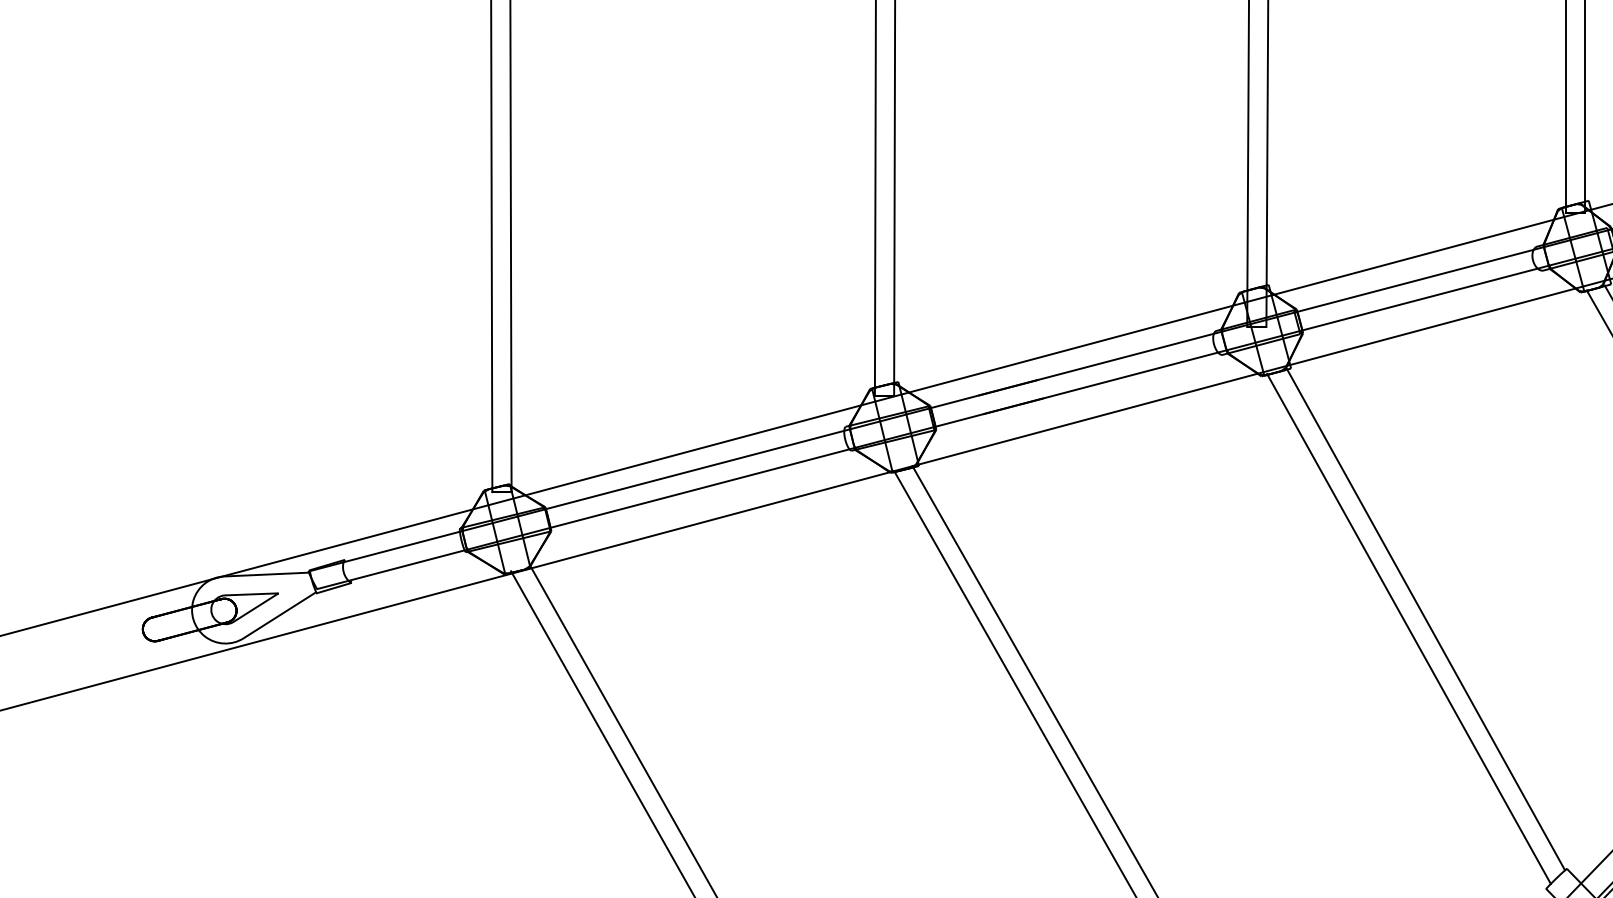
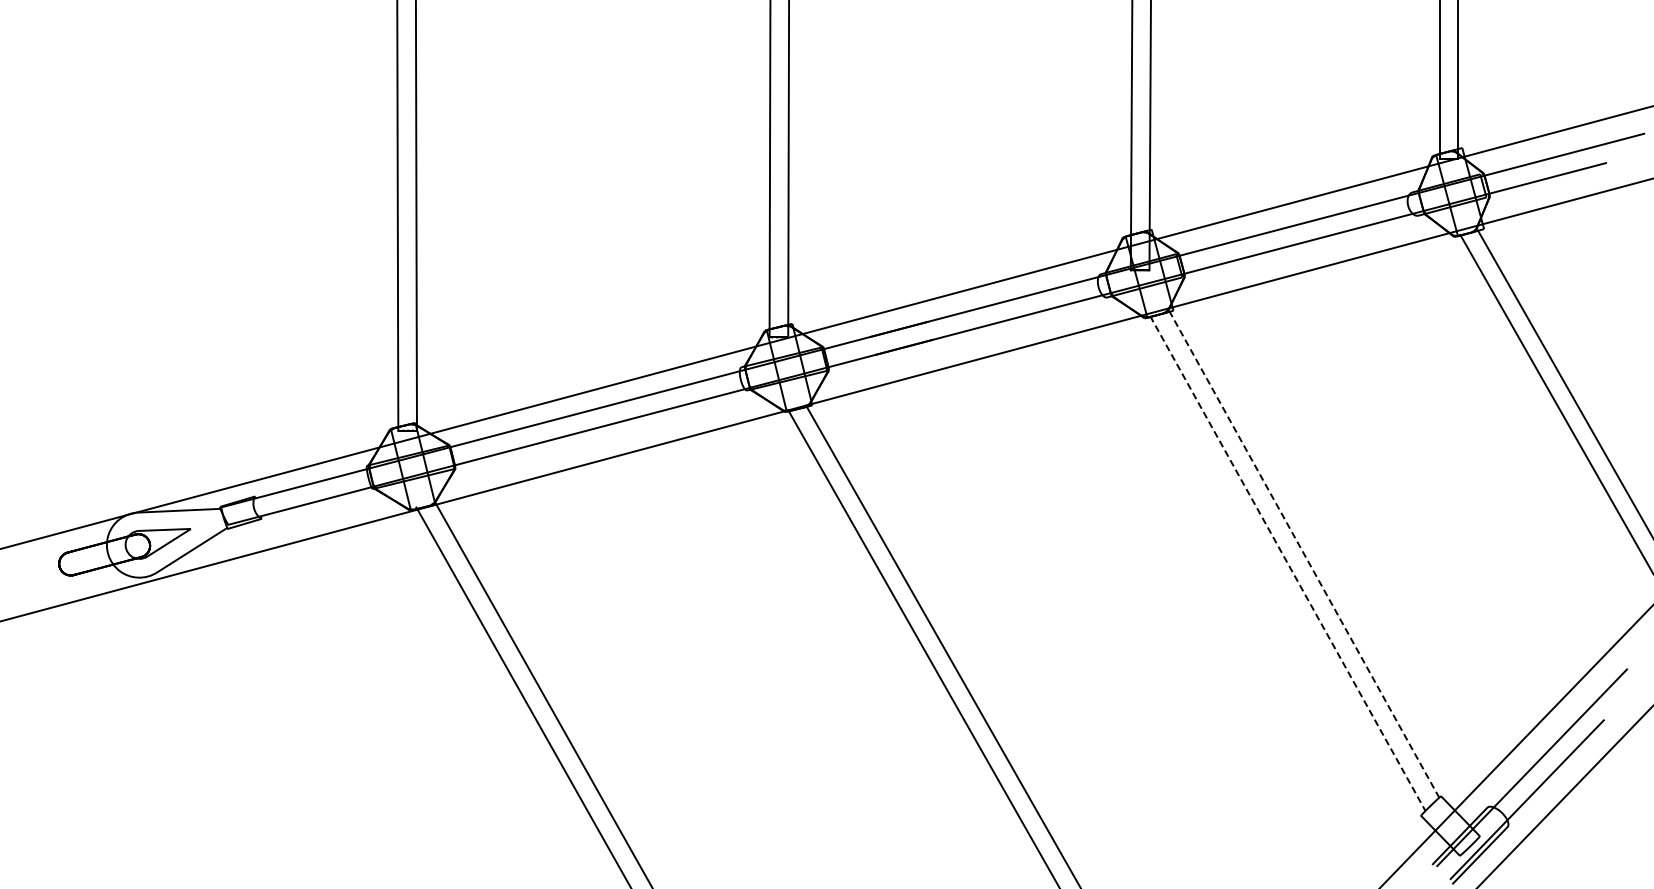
line: (1426, 619) -> (1304, 554), solid -> dashed
line: (1409, 628) -> (1288, 563), solid -> dashed

